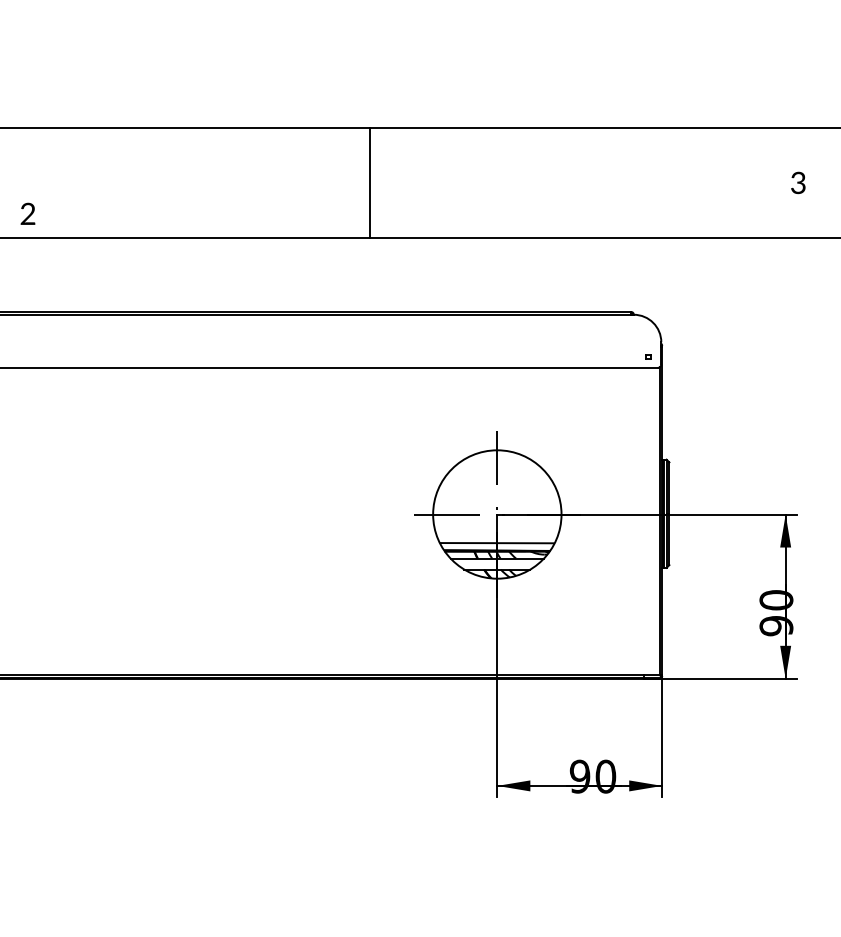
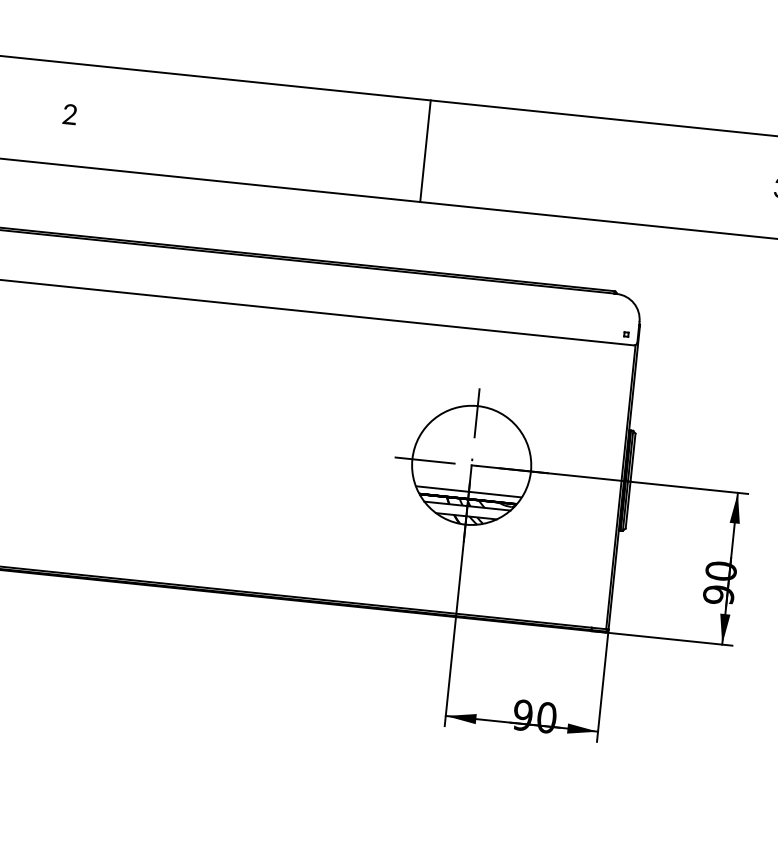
line: (370, 182) -> (425, 150), moved
text: (27, 213) -> (69, 114), moved

